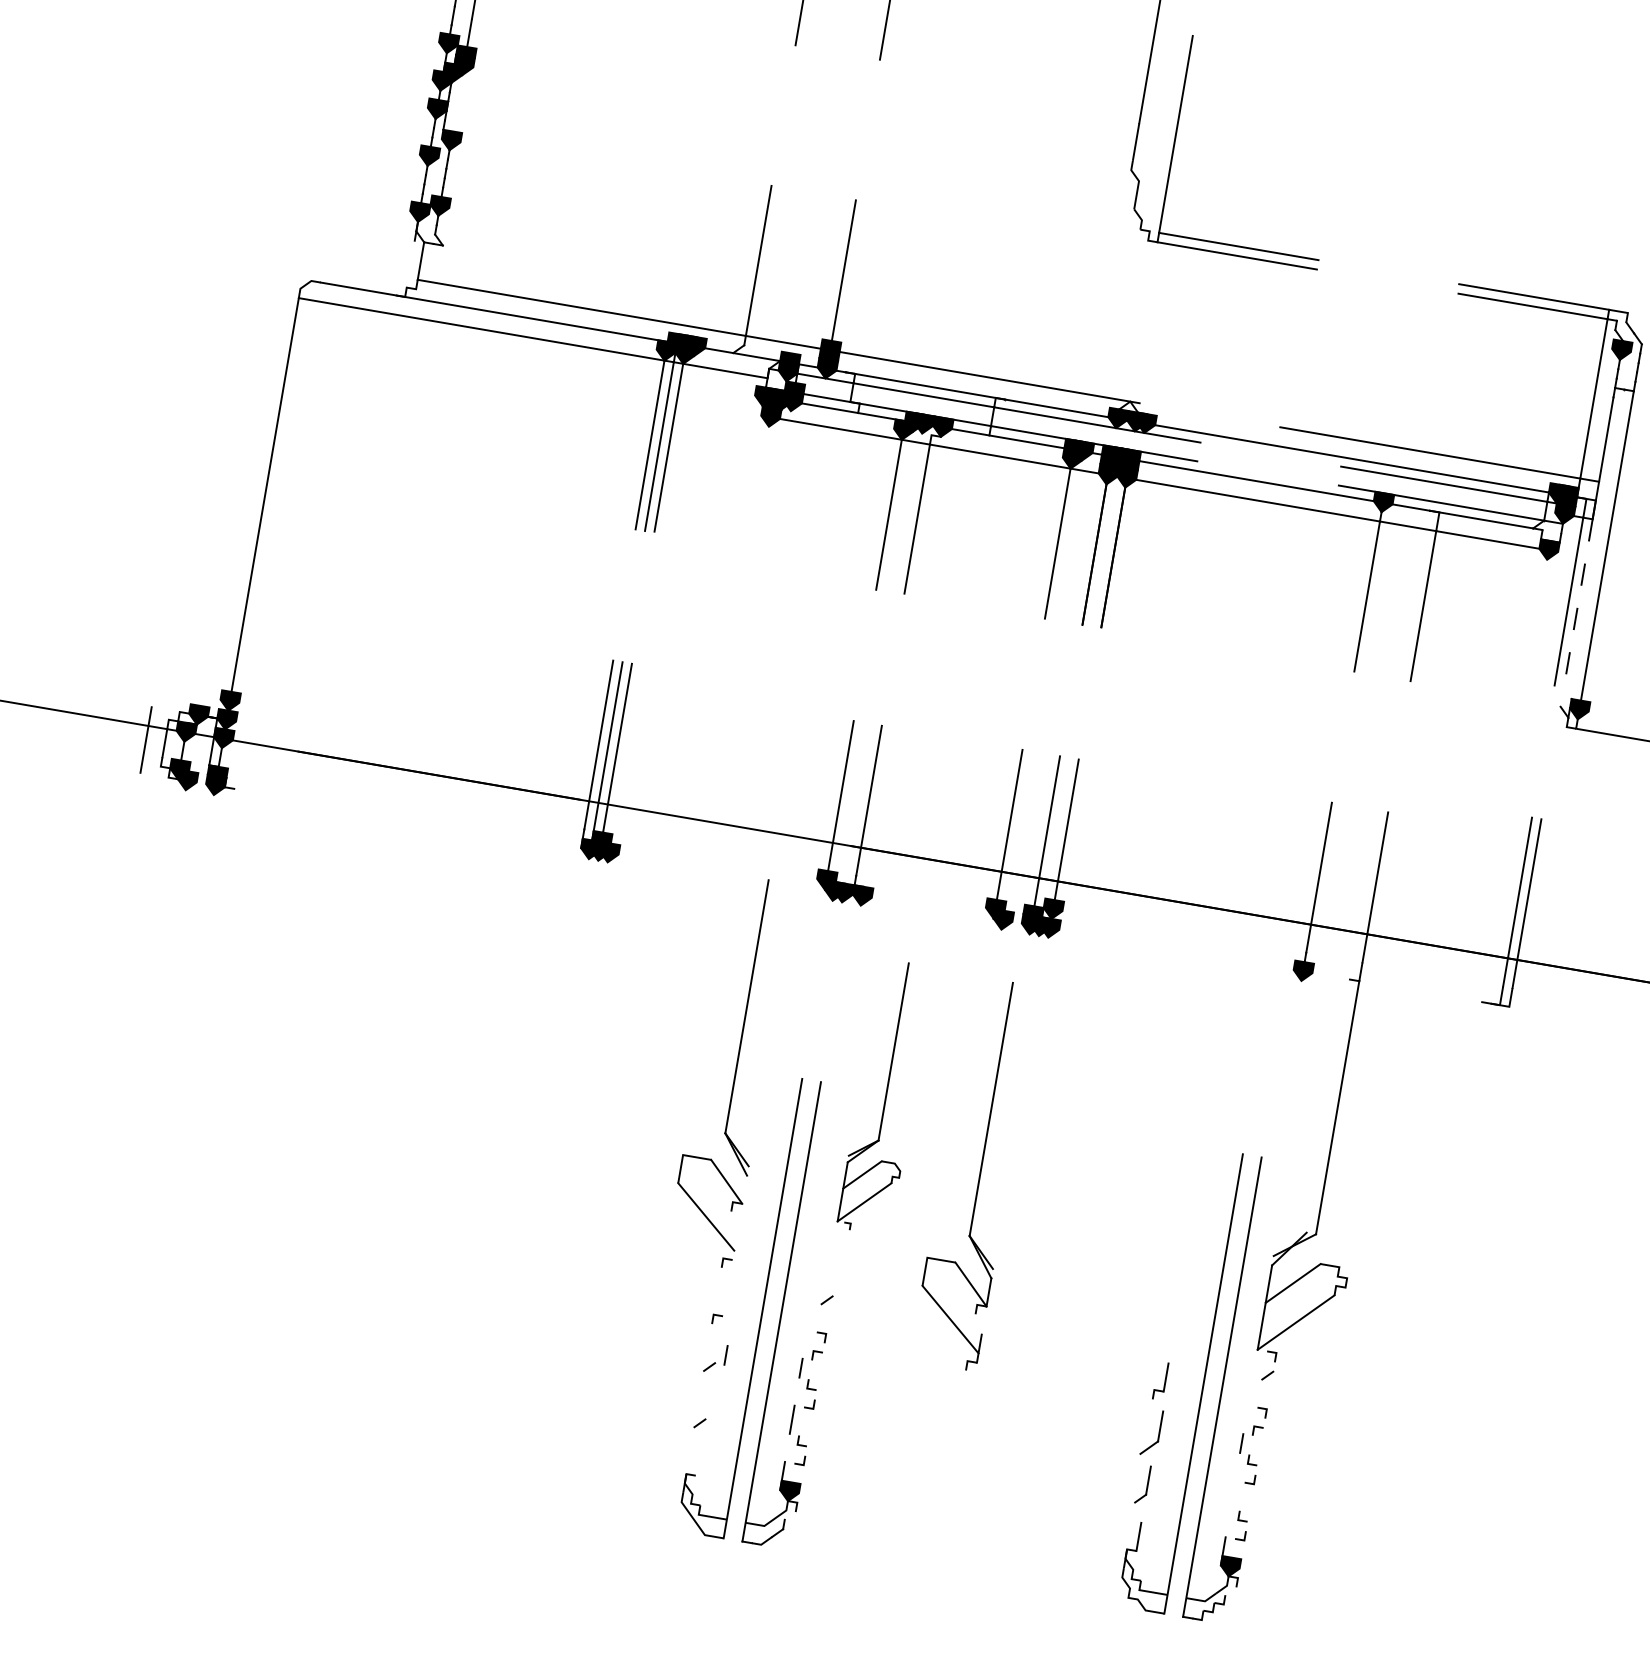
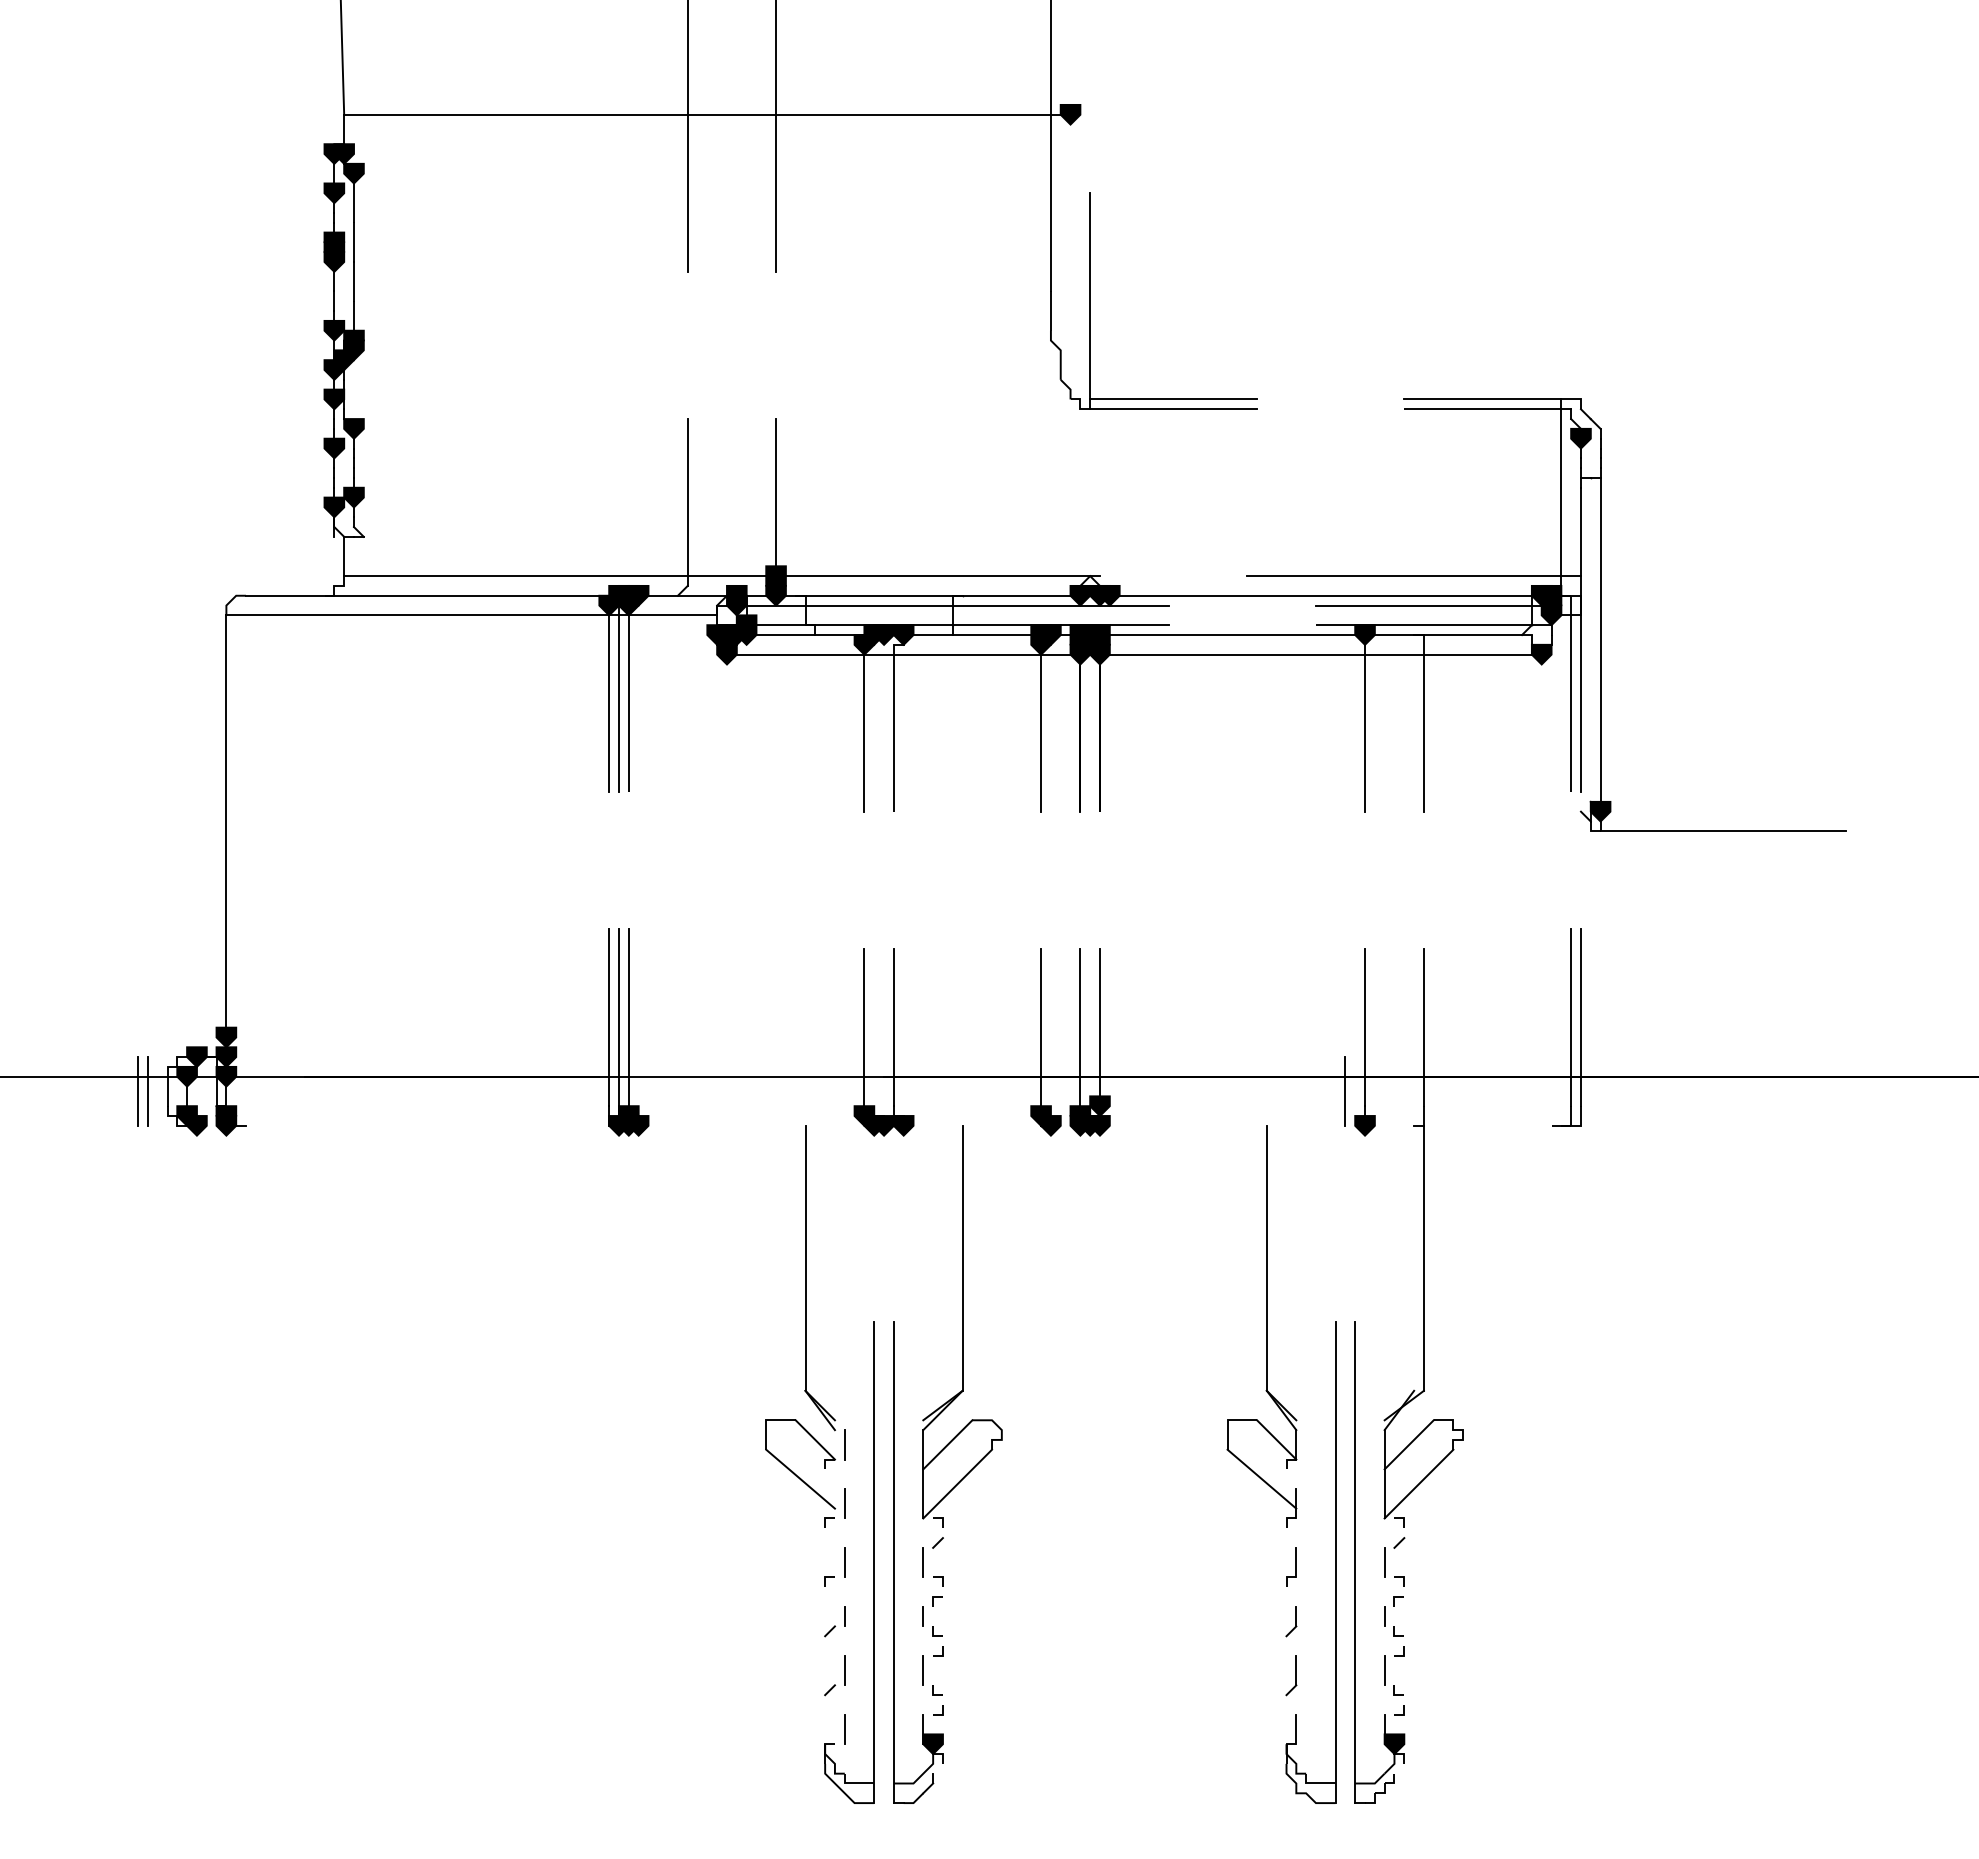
line: (1577, 604) -> (1580, 704), dashed -> solid
line: (137, 738) -> (138, 1091), added
line: (1290, 935) -> (1345, 1091), added
part: (885, 1097) -> (962, 1326), size x1.43
part: (975, 1173) -> (1261, 1326), moved
line: (753, 1190) -> (844, 1444), added
line: (744, 1247) -> (844, 1503), added
line: (734, 1303) -> (844, 1562), added
line: (810, 1316) -> (923, 1562), added
line: (1250, 1391) -> (1384, 1562), added
line: (716, 1406) -> (844, 1670), added
part: (1151, 1433) -> (1291, 1621), size x0.62
line: (707, 1463) -> (844, 1729), added
line: (1232, 1494) -> (1384, 1670), added

